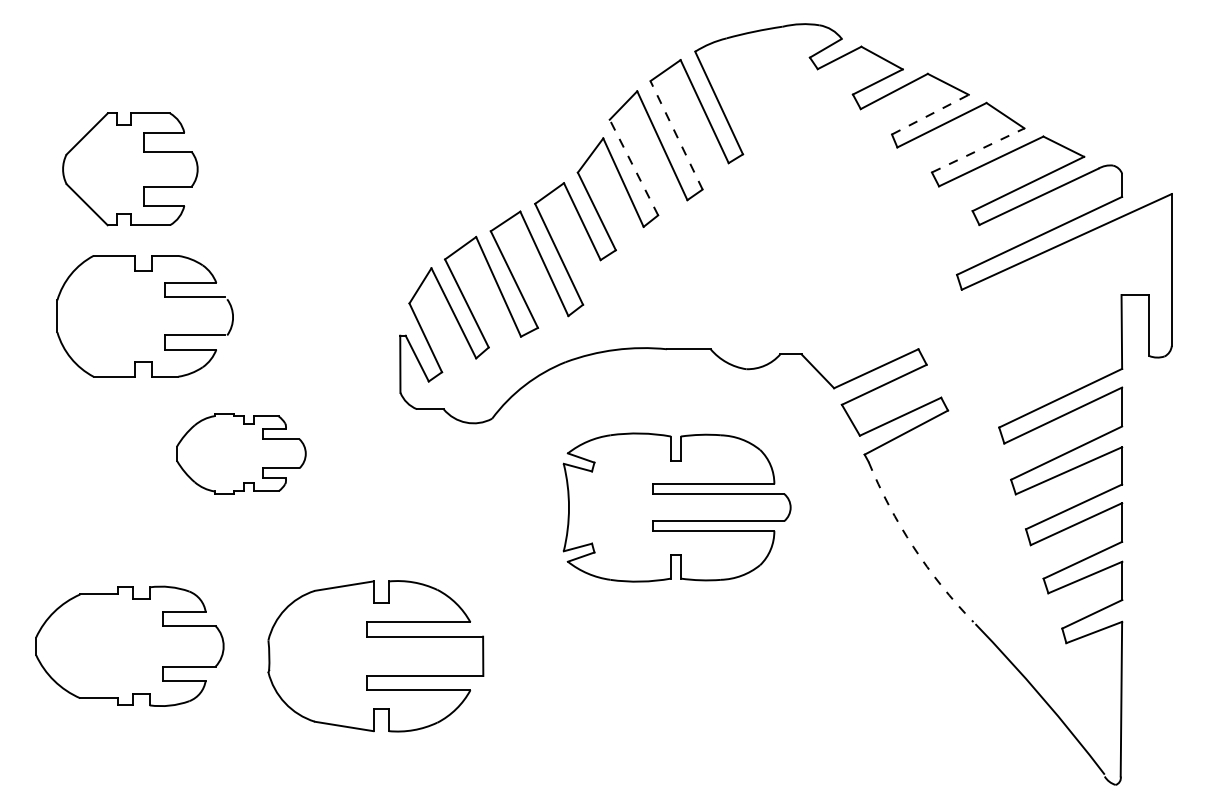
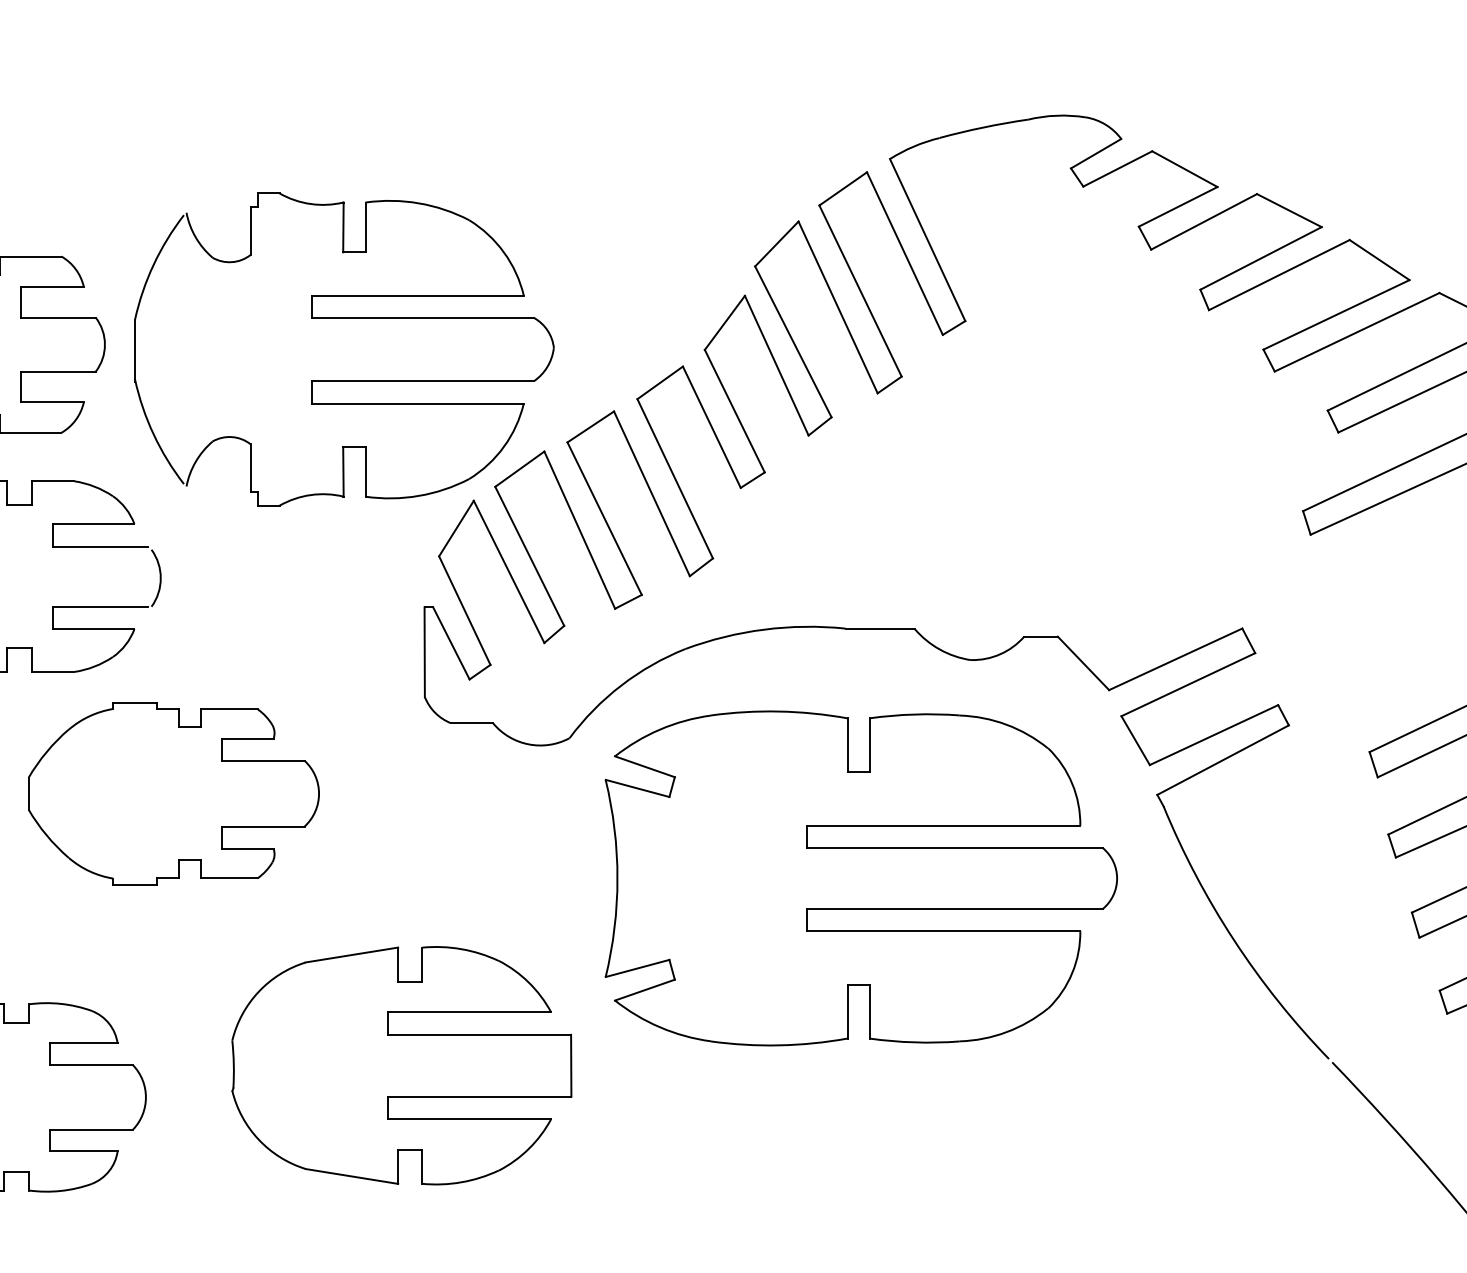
line: (930, 114) -> (1261, 258), dashed -> solid
line: (676, 134) -> (860, 289), dashed -> solid
line: (978, 150) -> (1336, 314), dashed -> solid
line: (633, 167) -> (792, 341), dashed -> solid
part: (349, 172) -> (344, 349), added
part: (241, 453) -> (174, 793), size x1.43
part: (677, 507) -> (862, 878), size x1.43
arc: (913, 547) -> (1234, 941), dashed -> solid
part: (375, 656) -> (401, 1066), moved

